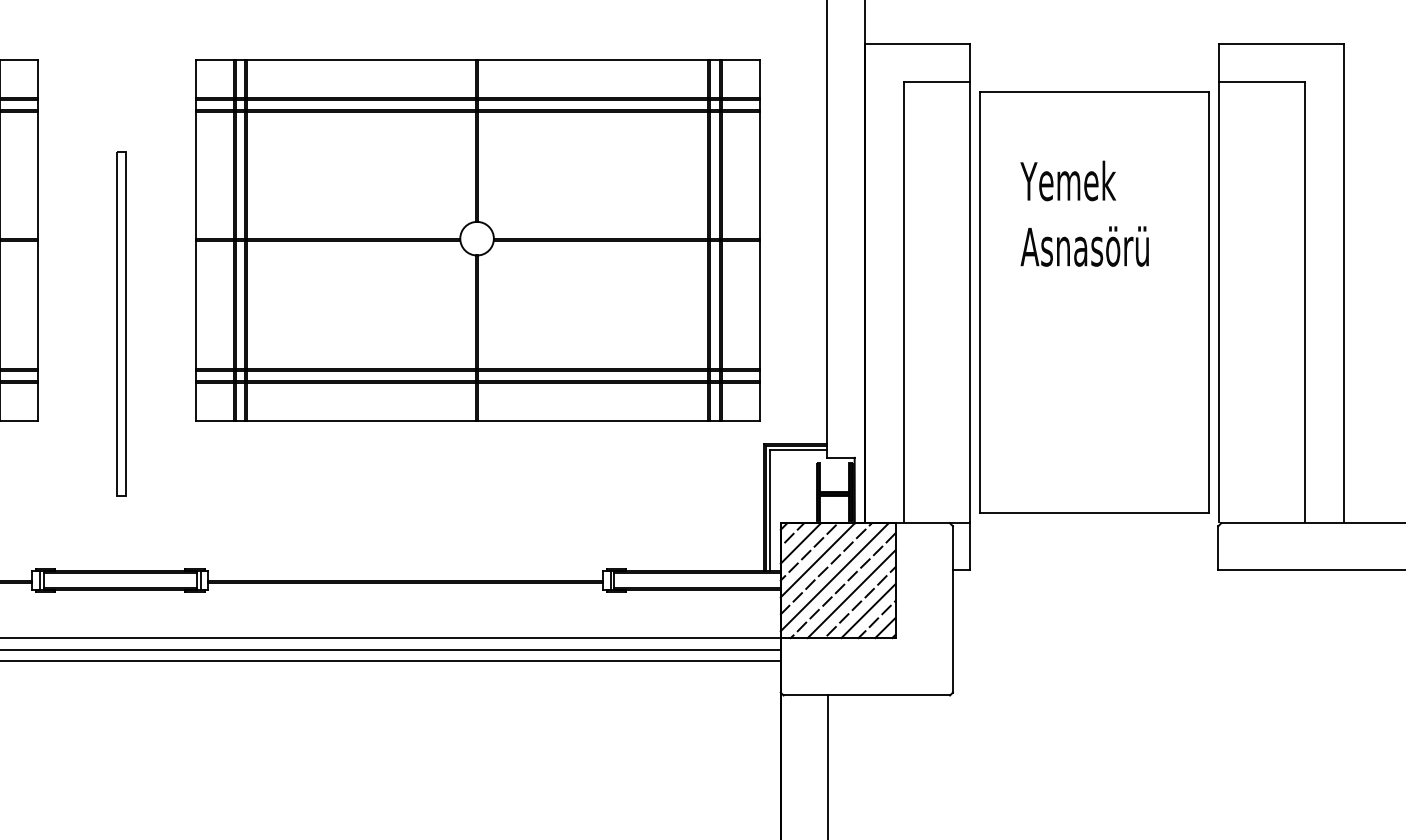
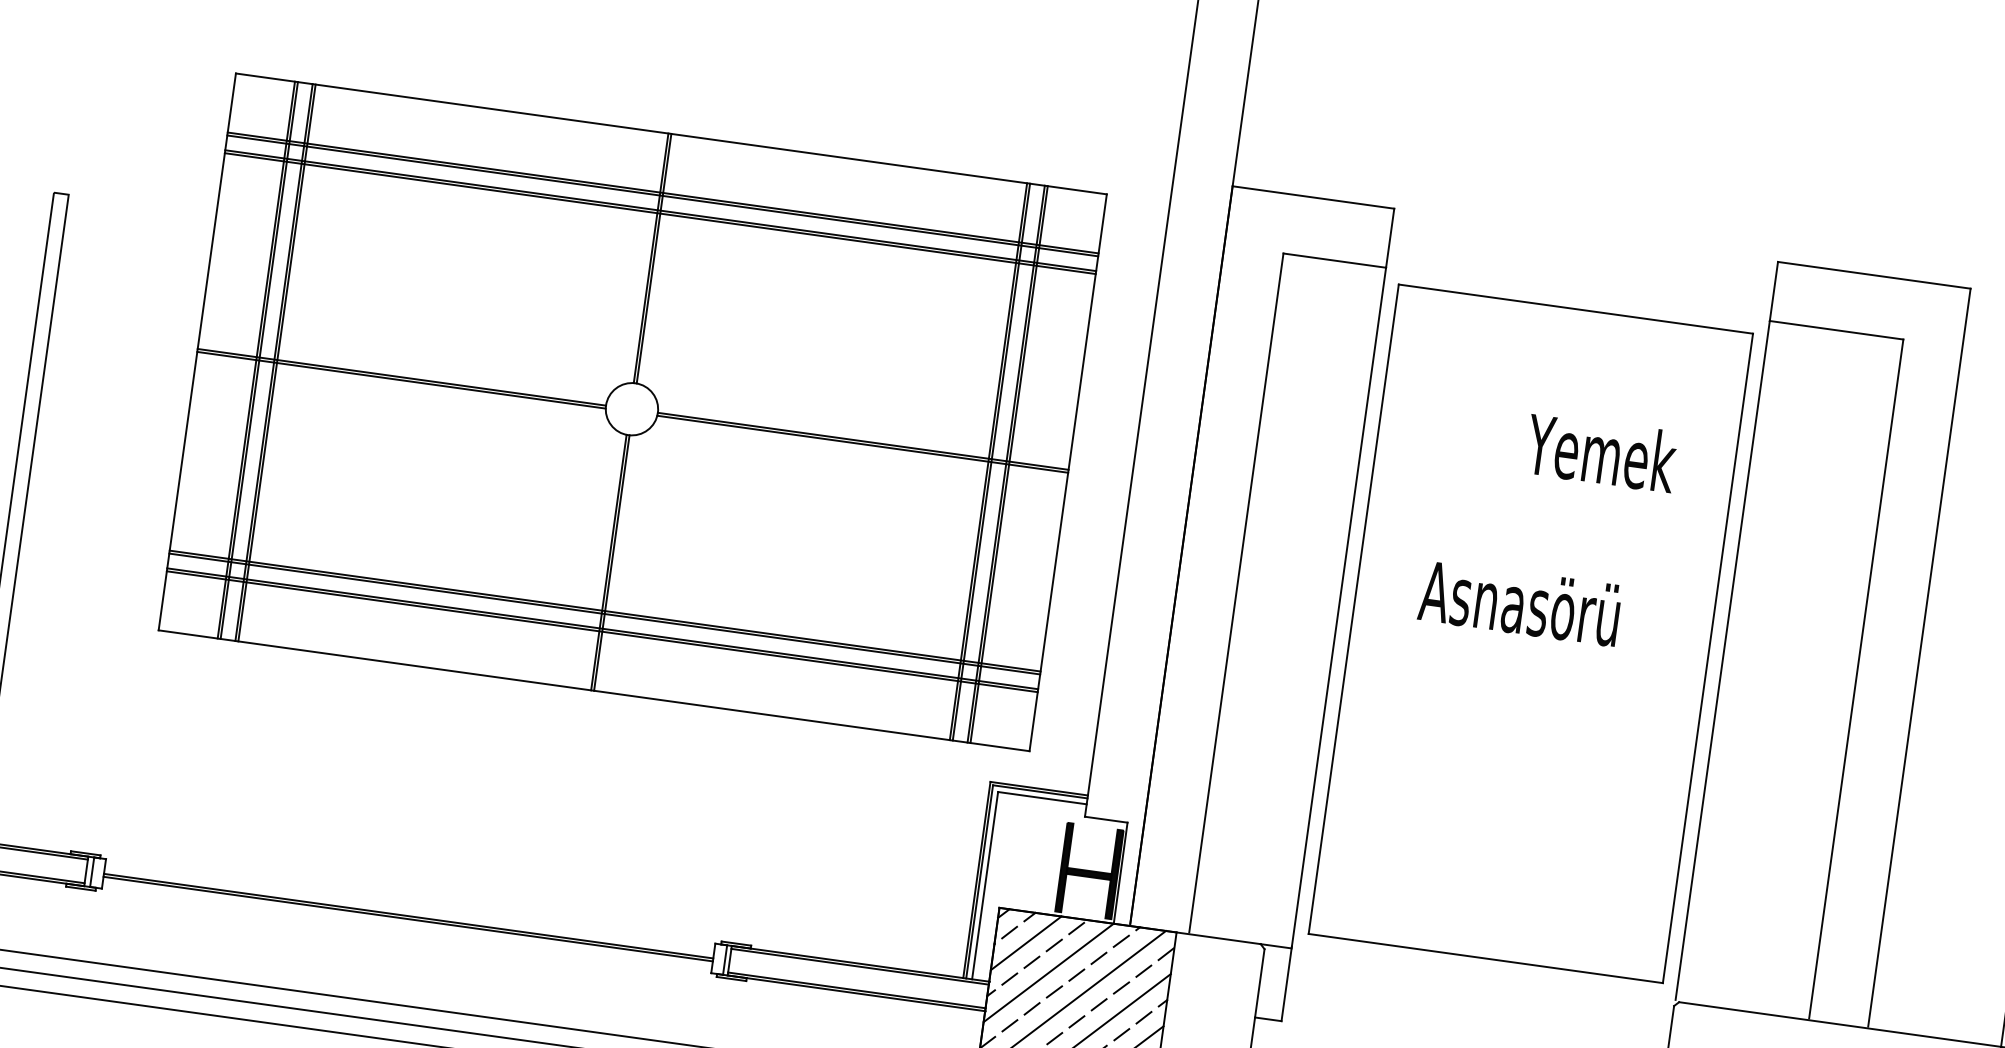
text: (1068, 180) -> (1601, 452), moved
part: (477, 240) -> (632, 412), moved
text: (1084, 246) -> (1519, 602), moved

